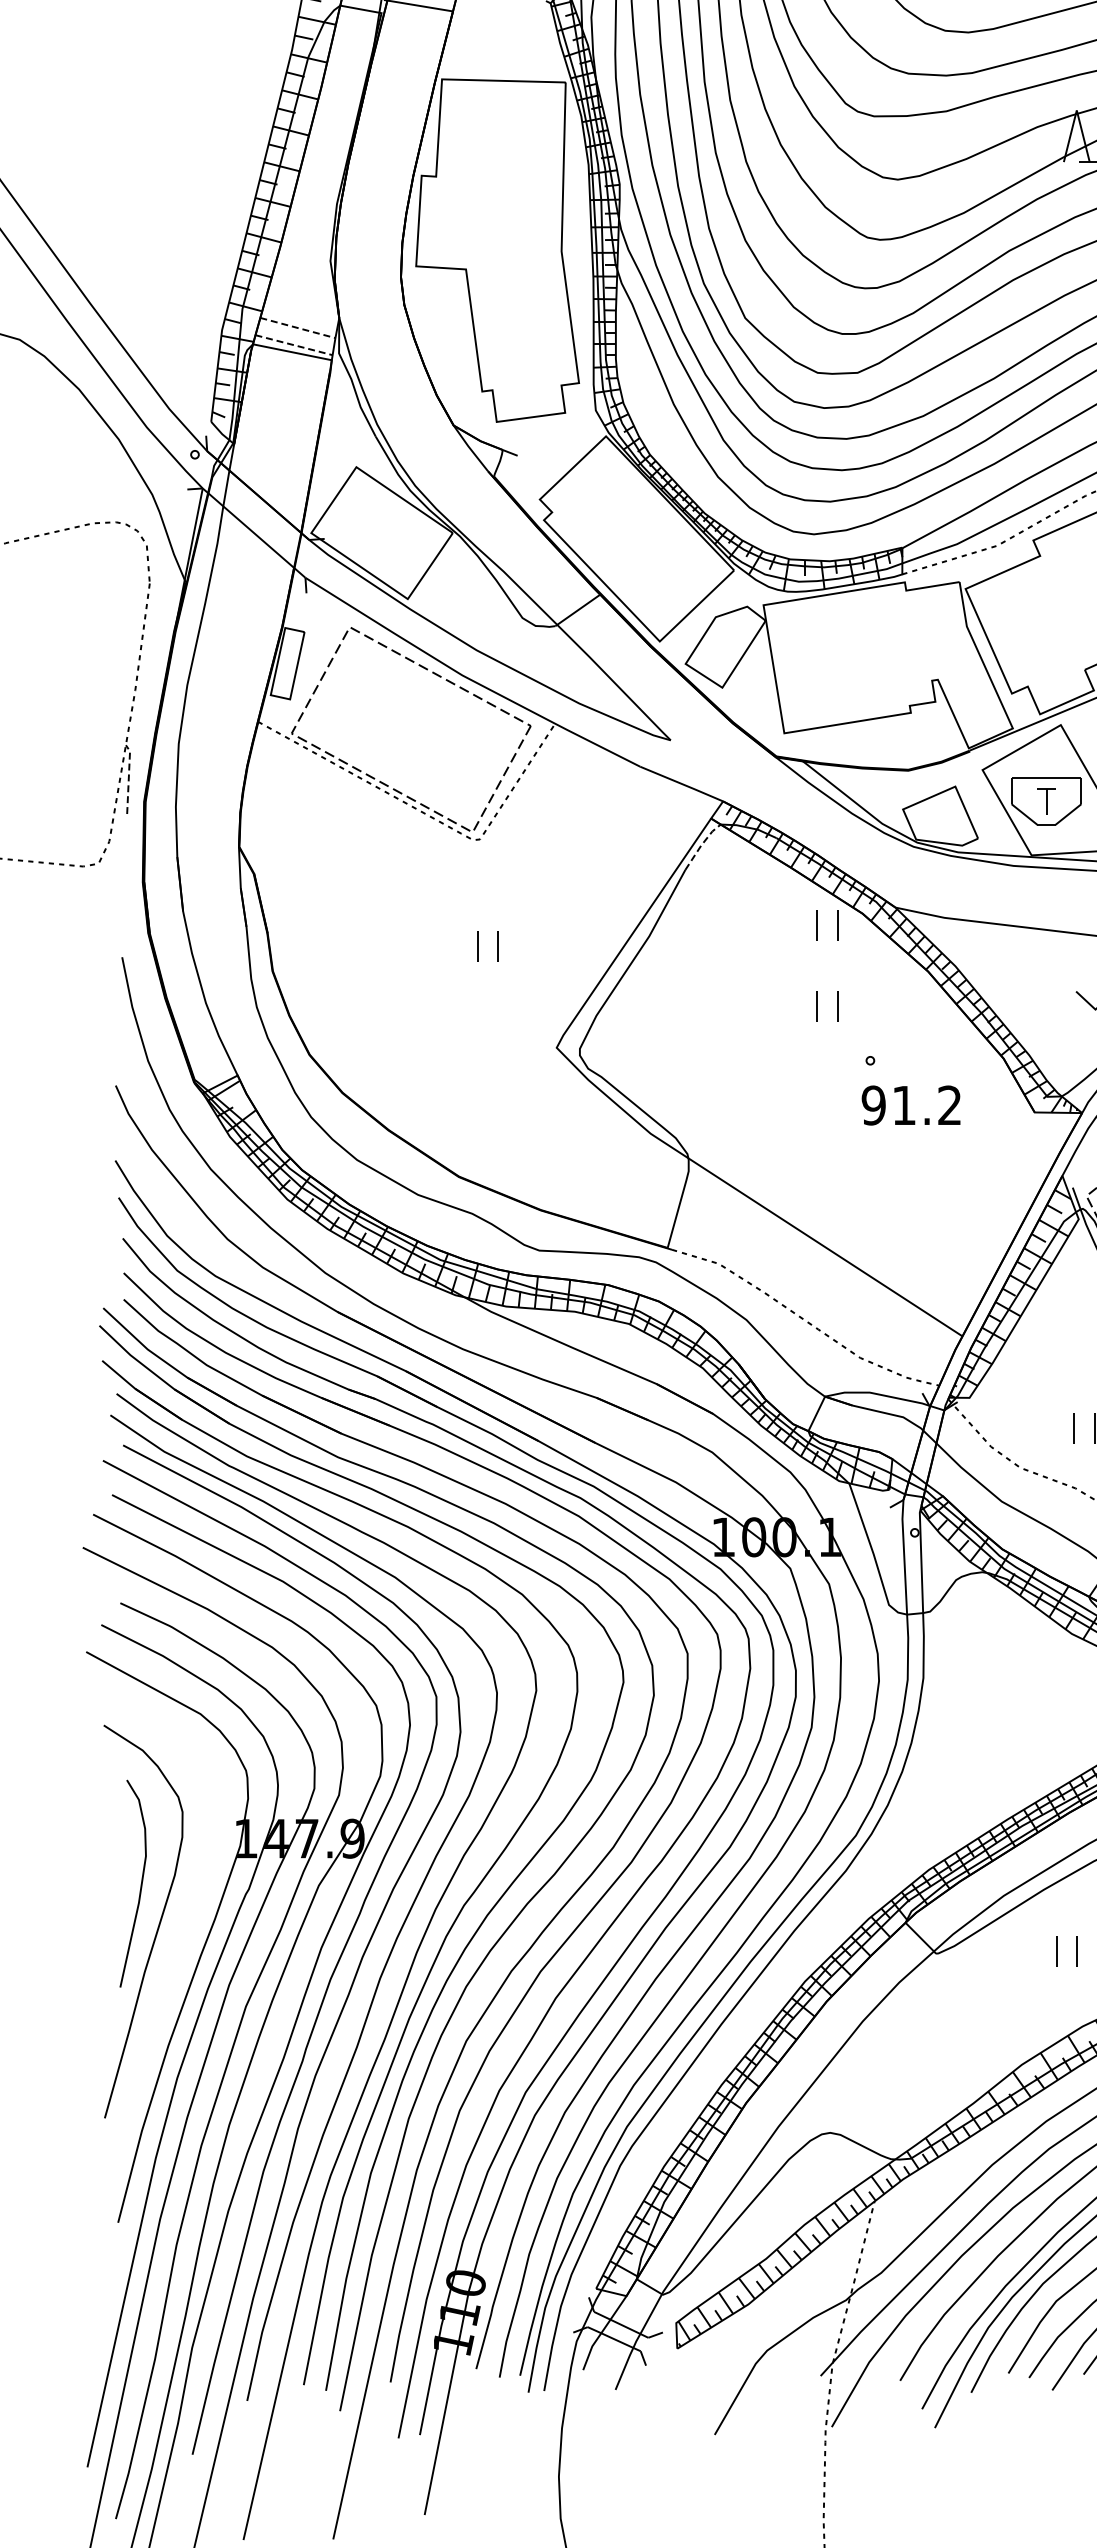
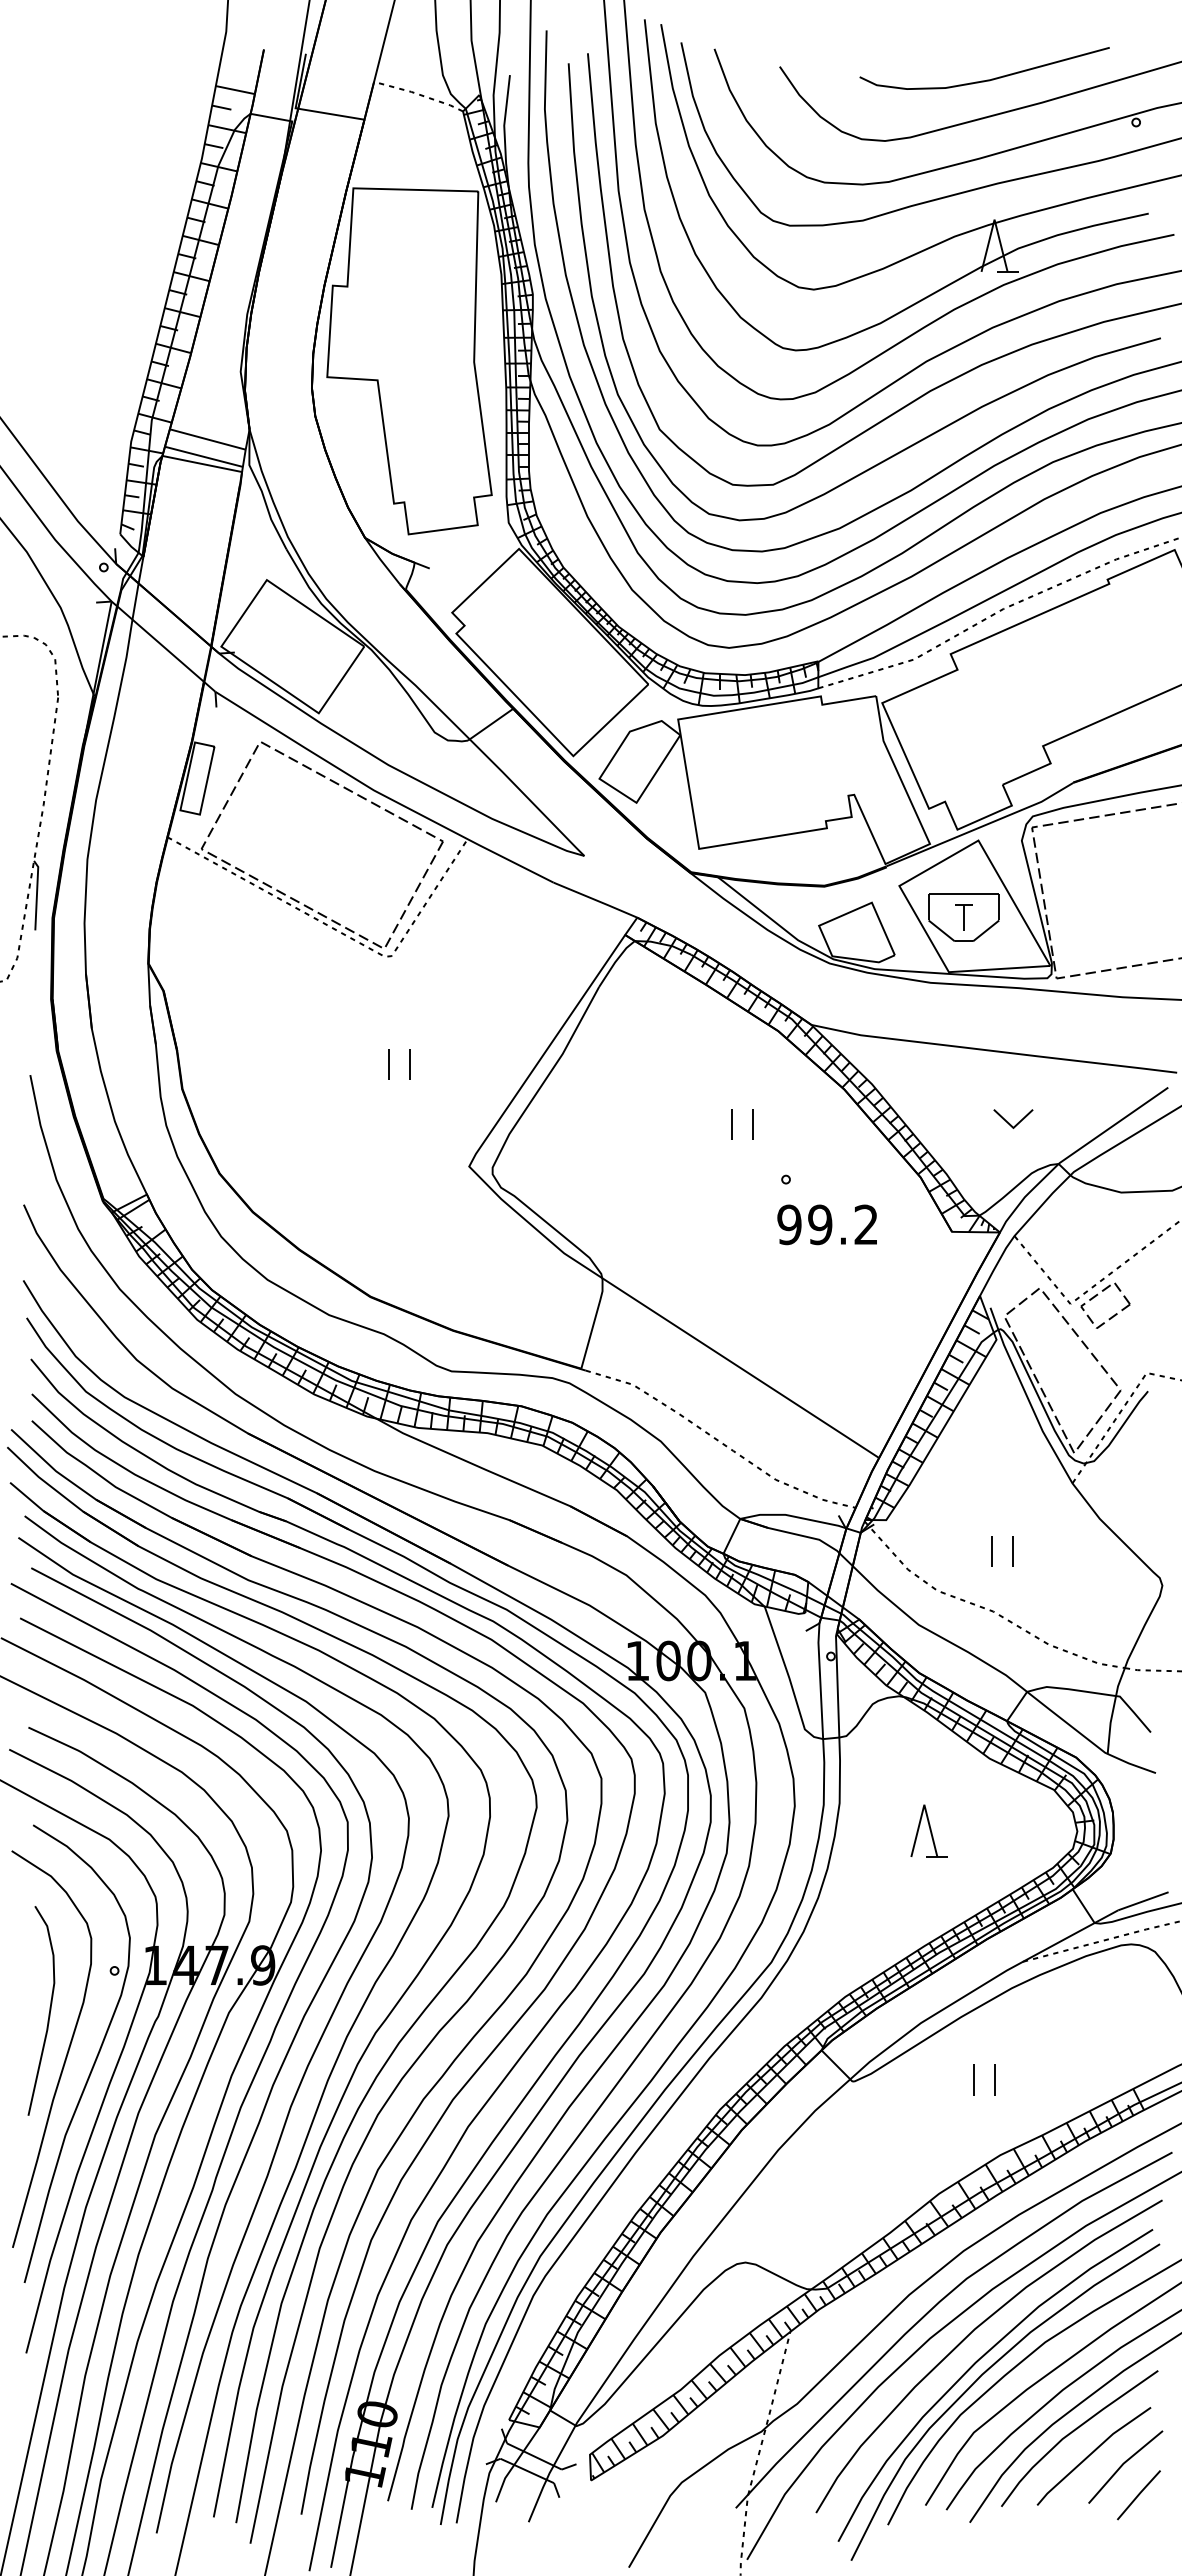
line: (298, 328) -> (208, 439), dashed -> solid
line: (294, 344) -> (204, 456), dashed -> solid
line: (129, 777) -> (37, 893), dashed -> solid
line: (701, 845) -> (615, 962), dashed -> solid
part: (817, 924) -> (732, 1042), removed
text: (904, 1105) -> (820, 1224), 91.2 -> 99.2
part: (1011, 1705) -> (928, 1830), added
part: (185, 1932) -> (94, 2060), added

